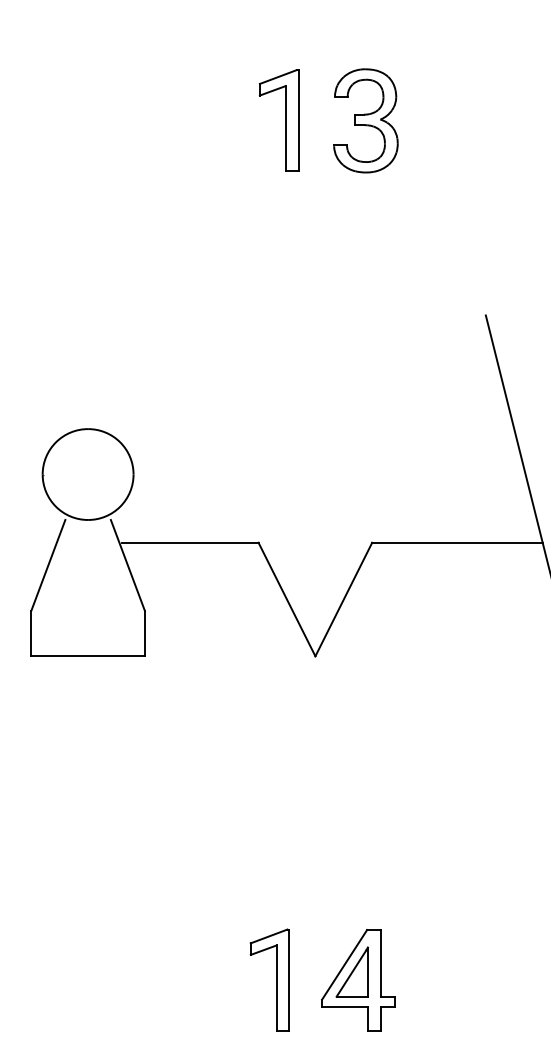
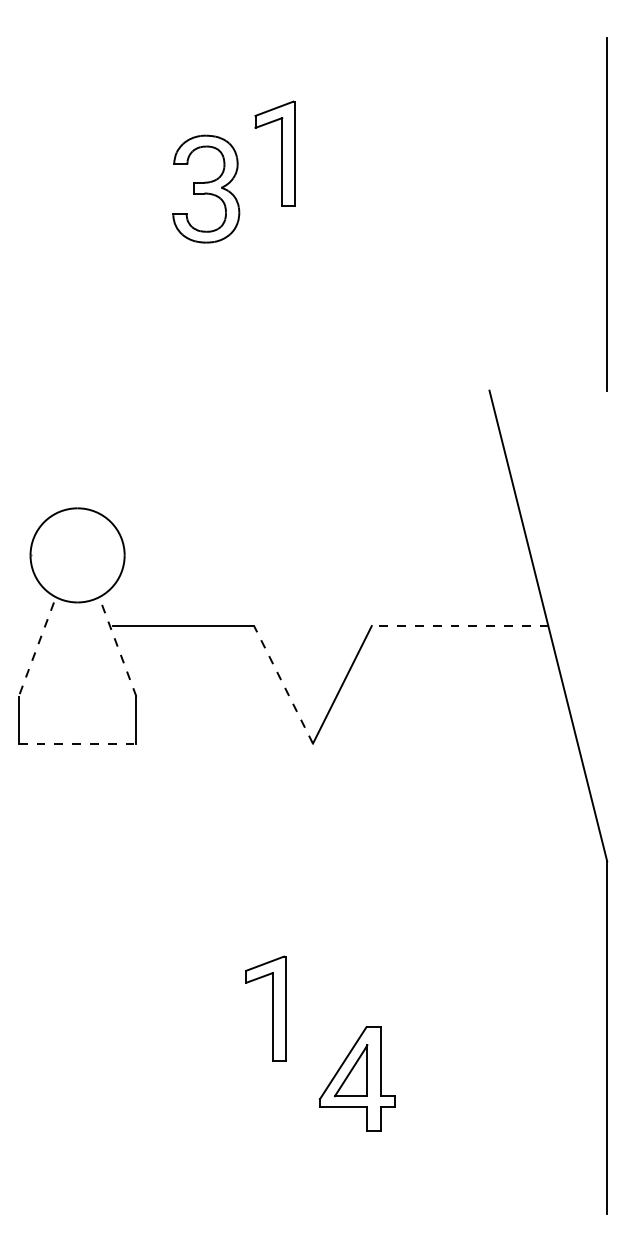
part: (285, 120) -> (281, 153), moved
part: (366, 120) -> (206, 188), moved
line: (456, 542) -> (459, 625), solid -> dashed
line: (48, 565) -> (36, 649), solid -> dashed
line: (127, 565) -> (118, 649), solid -> dashed
line: (286, 599) -> (283, 684), solid -> dashed
line: (88, 656) -> (77, 743), solid -> dashed
part: (276, 979) -> (272, 1008), moved

